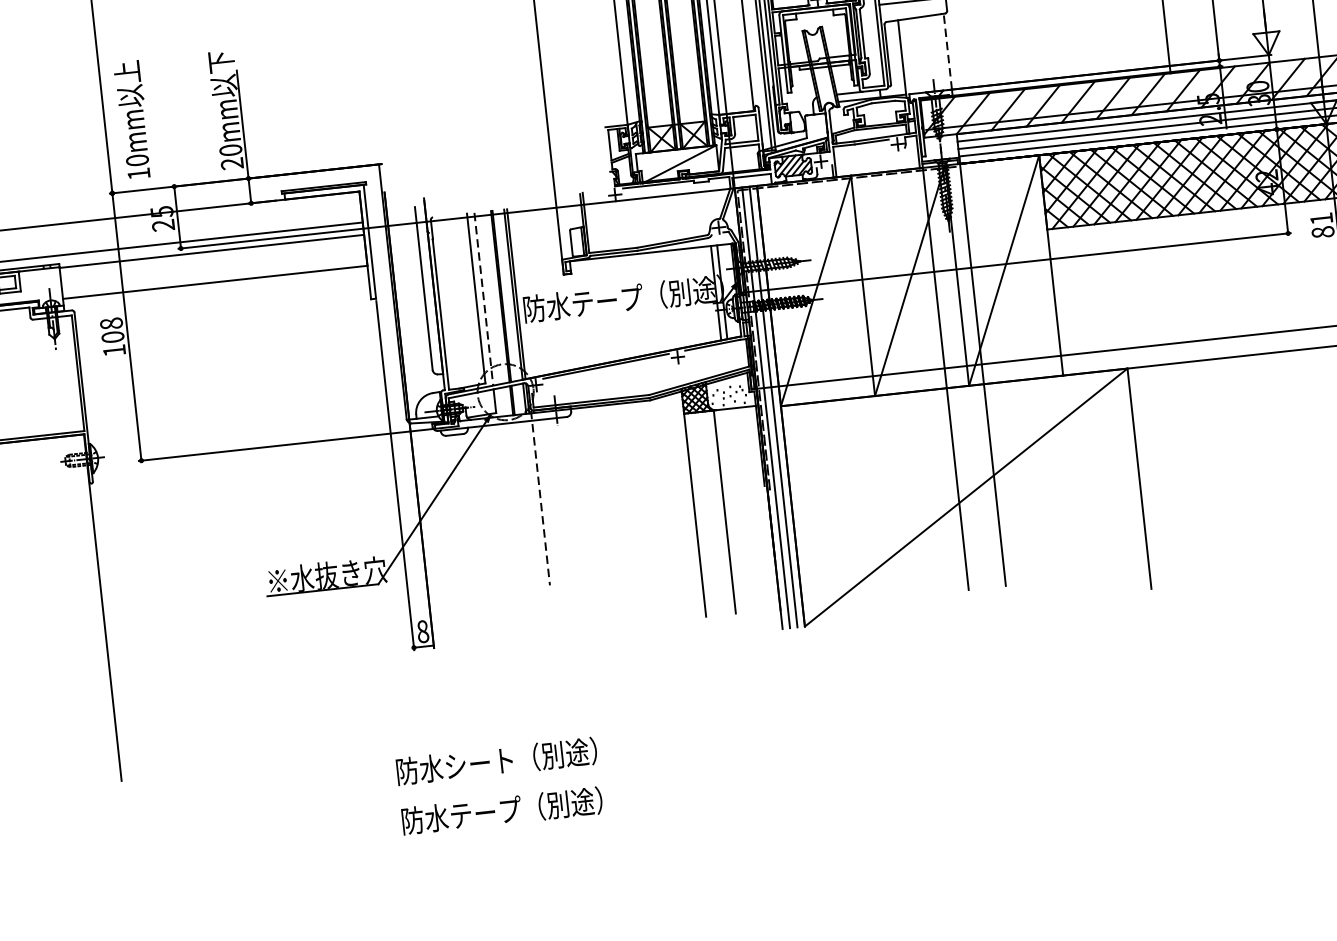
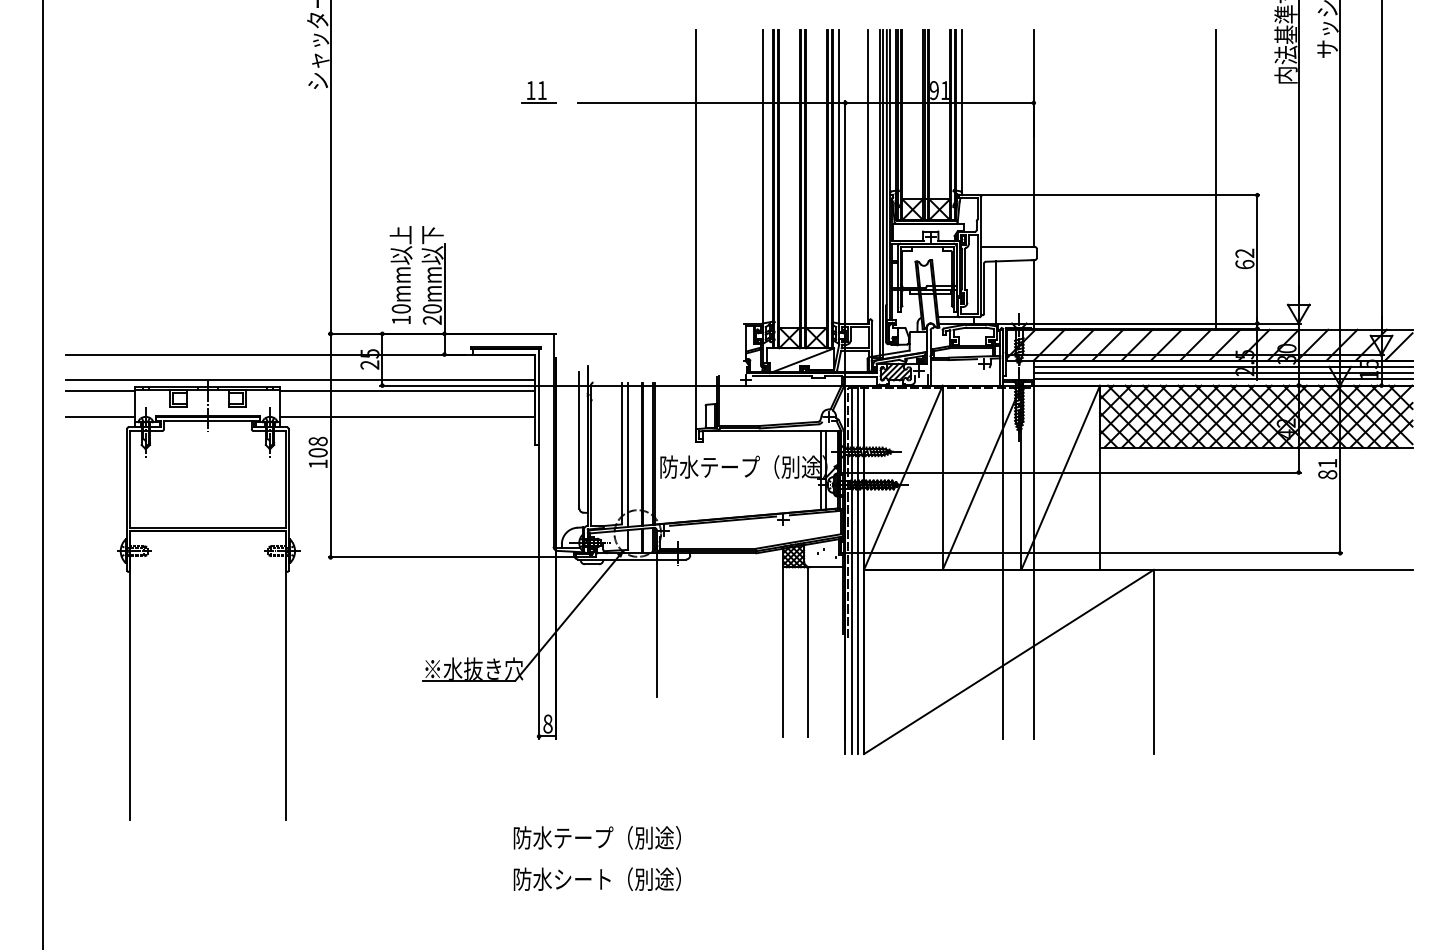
line: (947, 51) -> (1033, 291), dashed -> solid
text: (132, 119) -> (400, 274), moved
line: (484, 300) -> (628, 455), dashed -> solid
line: (541, 498) -> (657, 624), dashed -> solid
text: (480, 762) -> (583, 837), 防水シート（別途） -> 防水テープ（別途）
text: (485, 811) -> (583, 878), 防水テープ（別途） -> 防水シート（別途）

